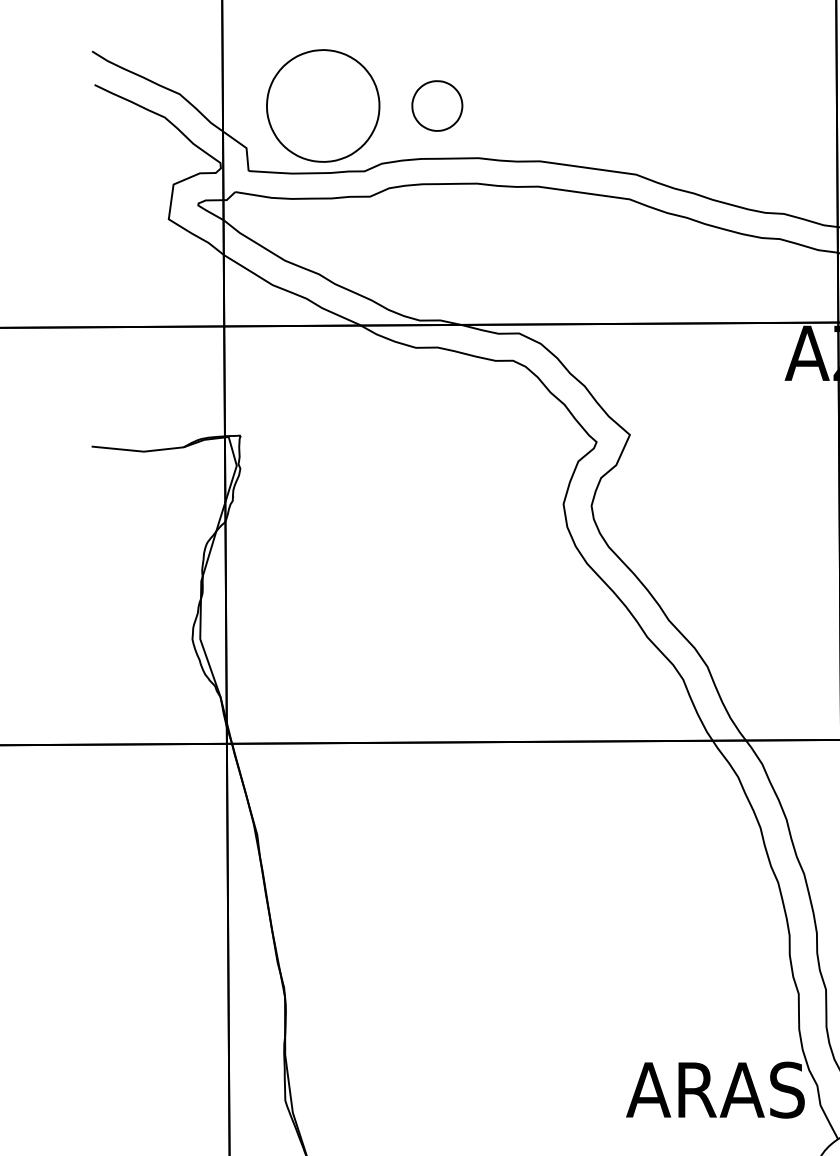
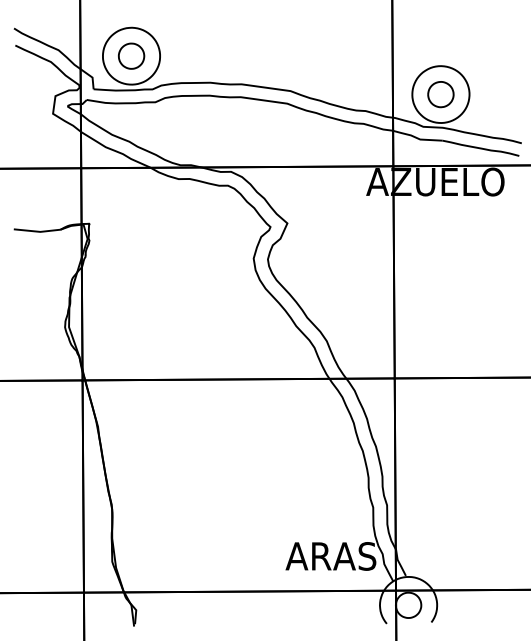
part: (437, 104) -> (131, 55), moved

